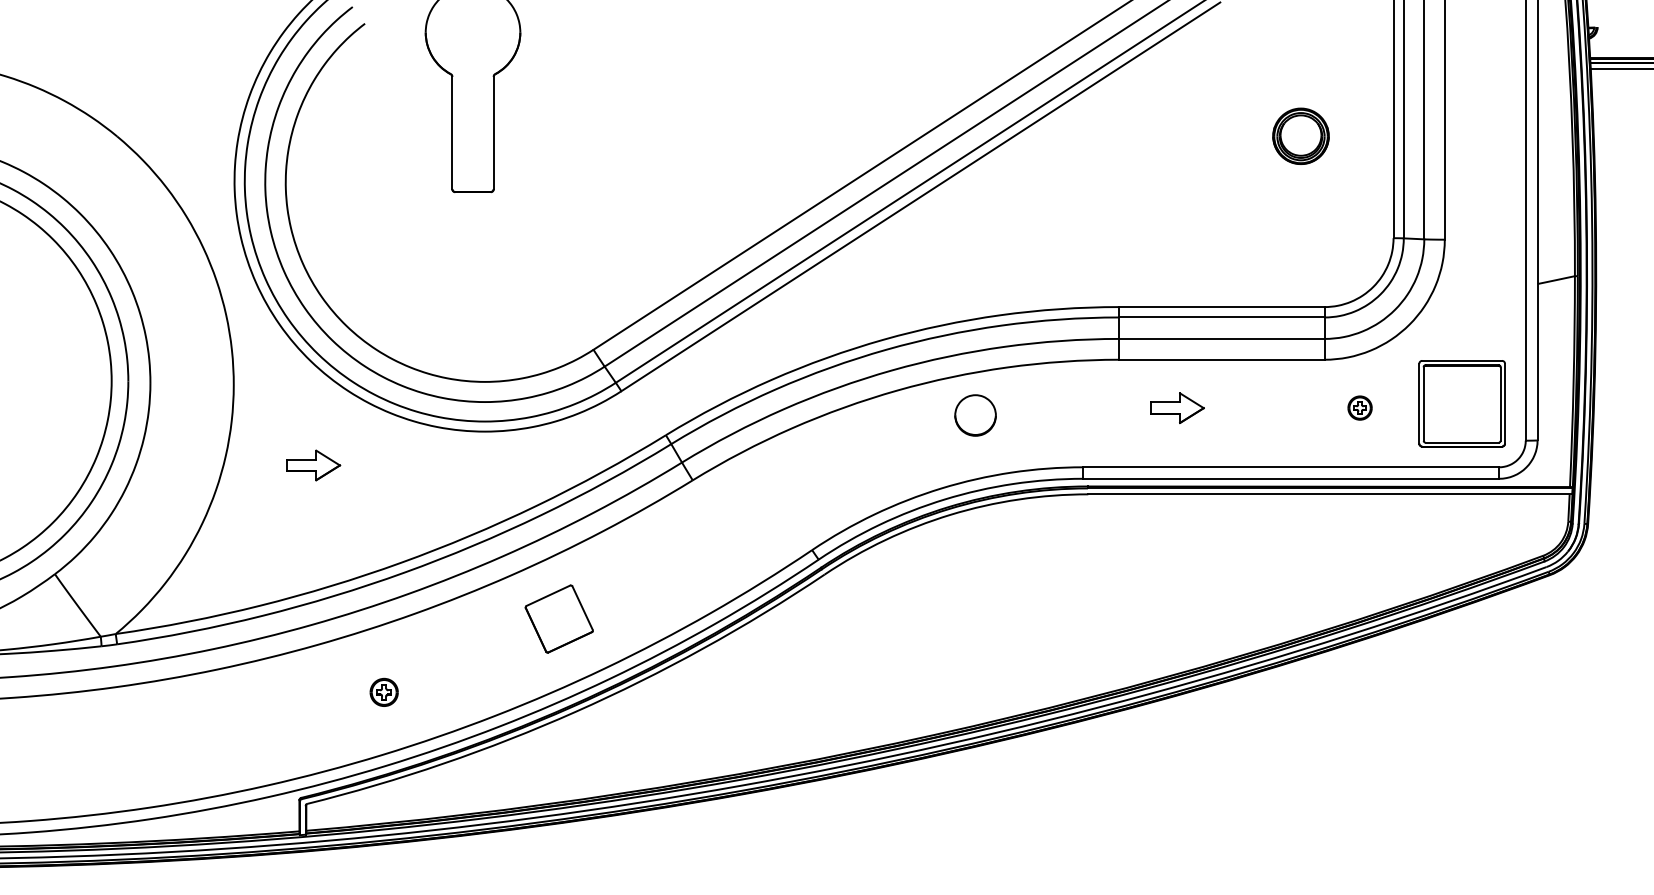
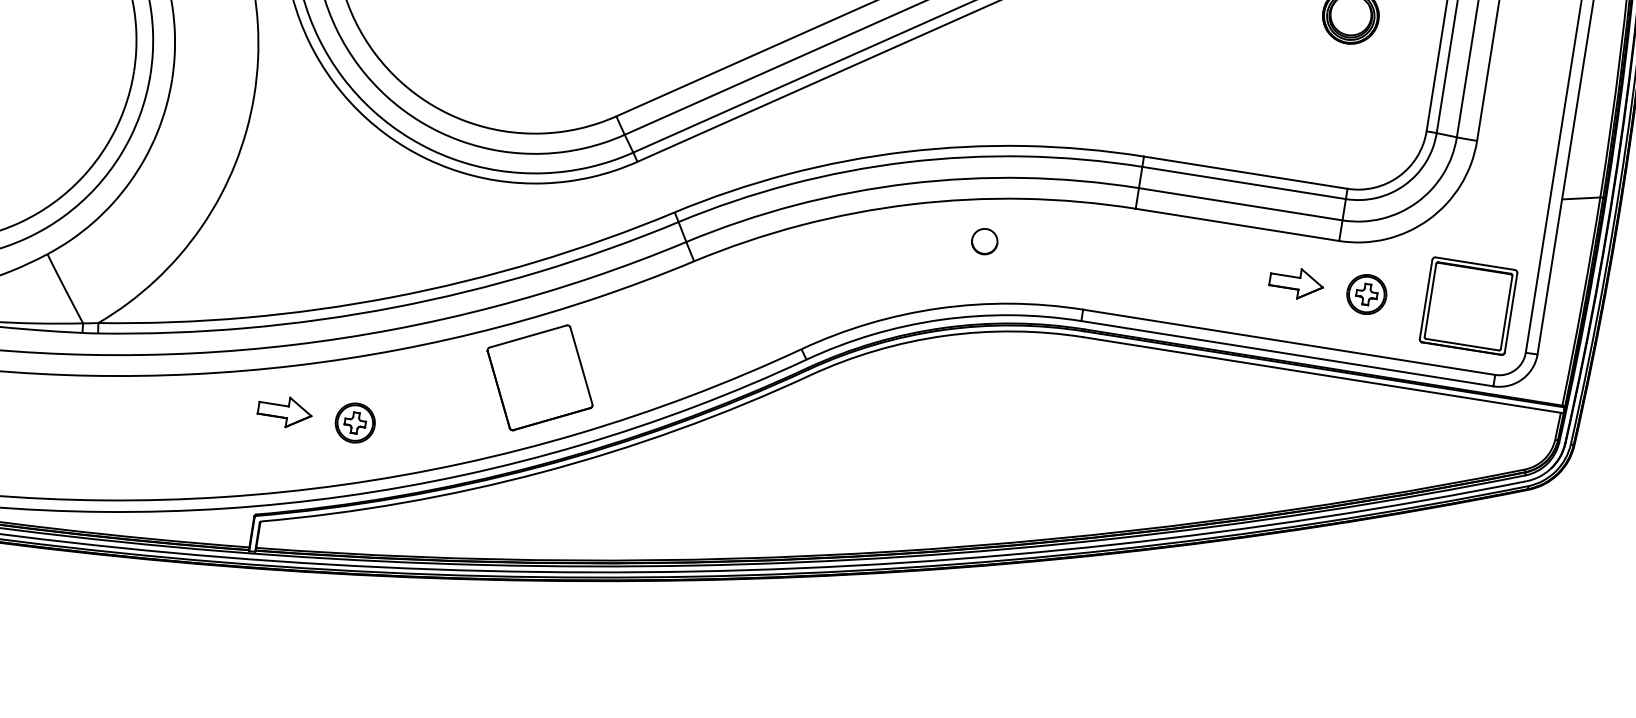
part: (1177, 407) -> (1296, 282), moved
part: (1359, 407) -> (1366, 293), size x1.67
part: (975, 415) -> (984, 241), size x0.62
part: (313, 465) -> (285, 412), moved
part: (559, 618) -> (540, 377), size x1.67
part: (383, 692) -> (354, 423), size x1.43

